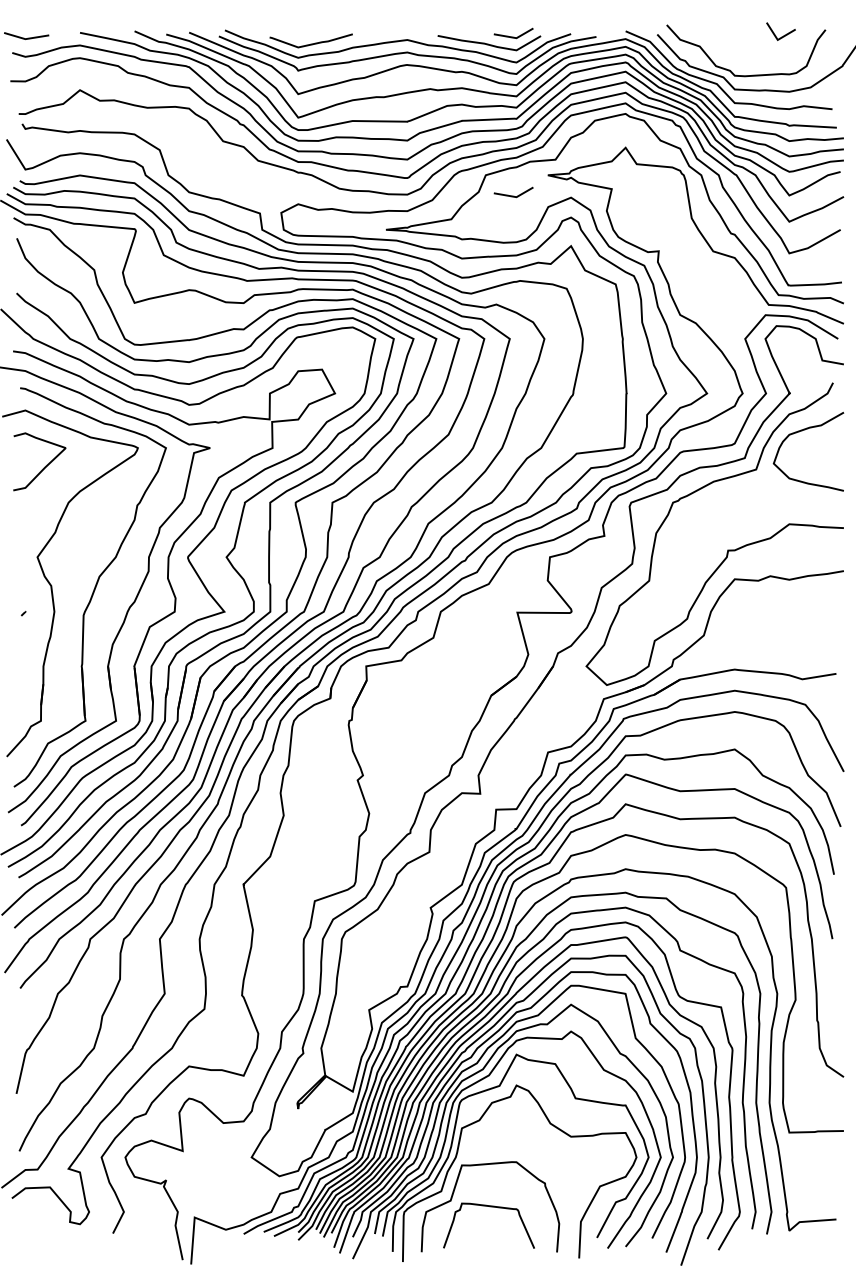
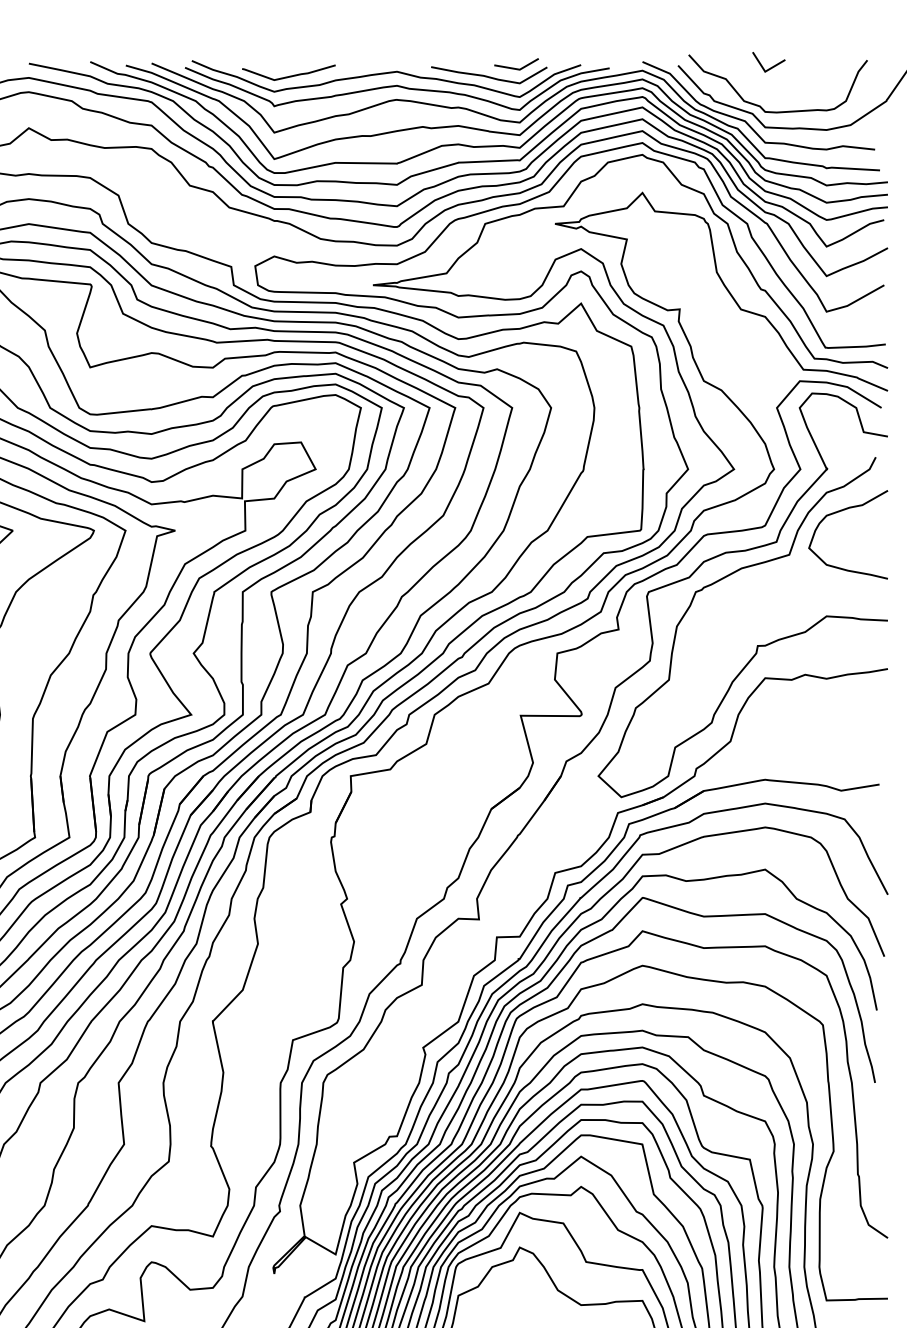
line: (783, 35) -> (771, 66), moved
line: (513, 195) -> (516, 246), removed

